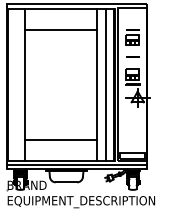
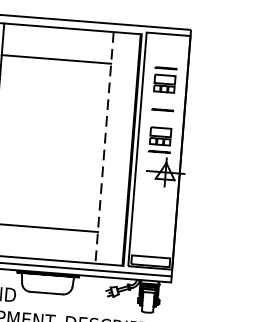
line: (96, 84) -> (104, 147), solid -> dashed
line: (106, 84) -> (119, 148), removed

